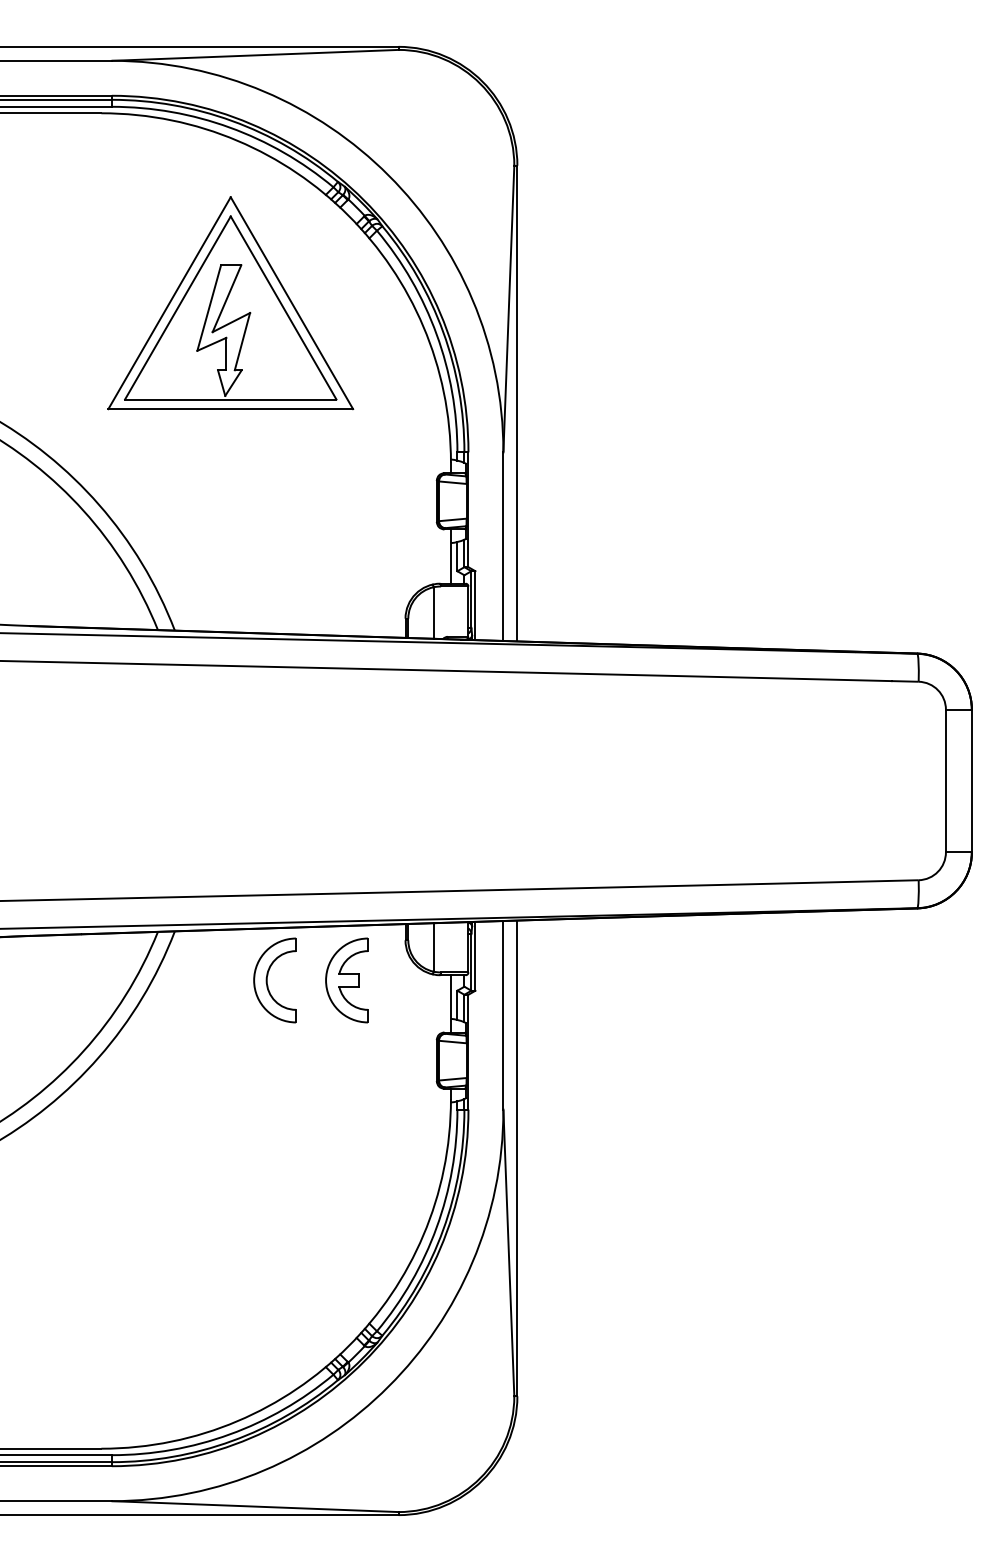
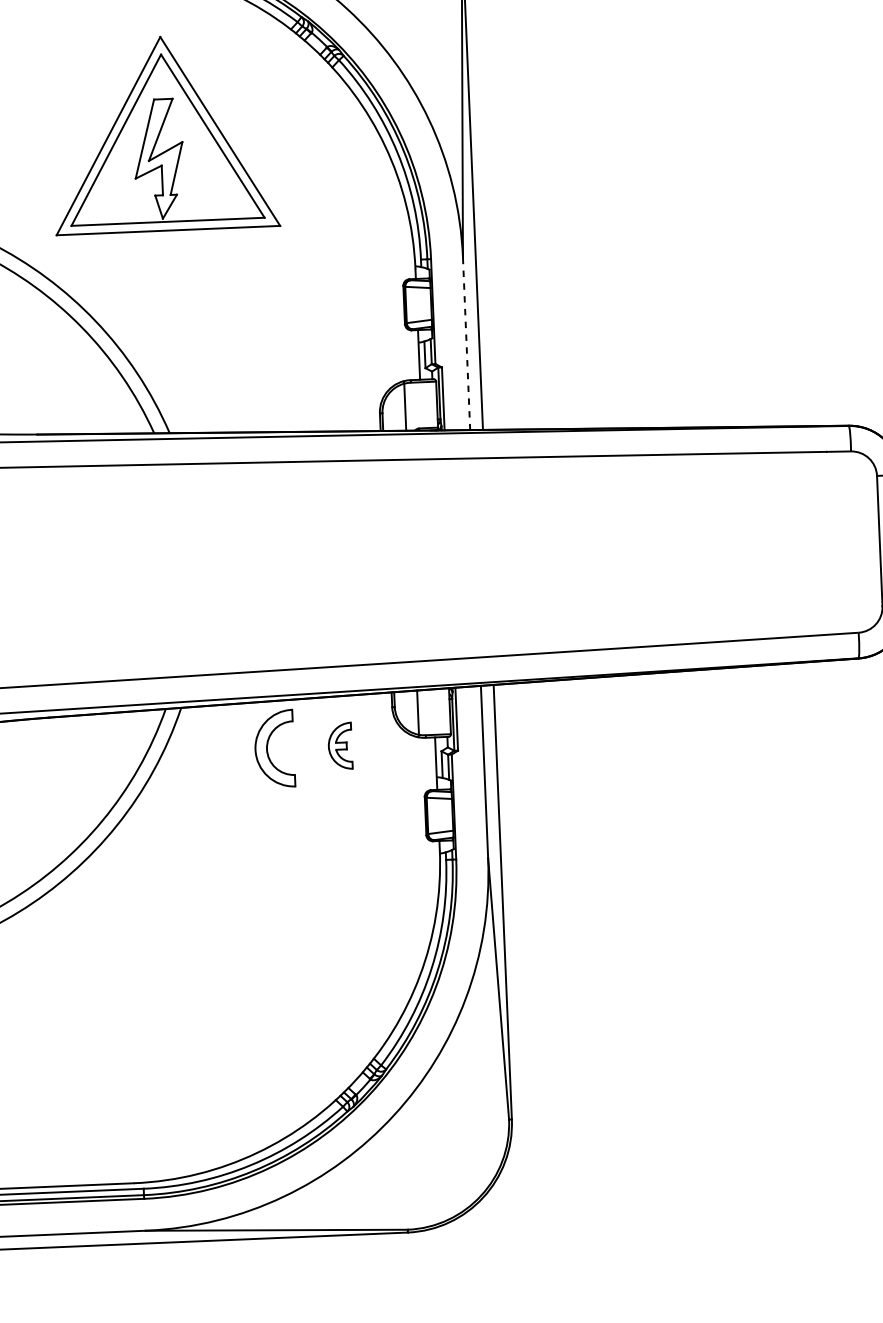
part: (230, 303) -> (164, 134), moved
line: (503, 547) -> (466, 344), solid -> dashed
part: (346, 980) -> (339, 746), size x0.6

